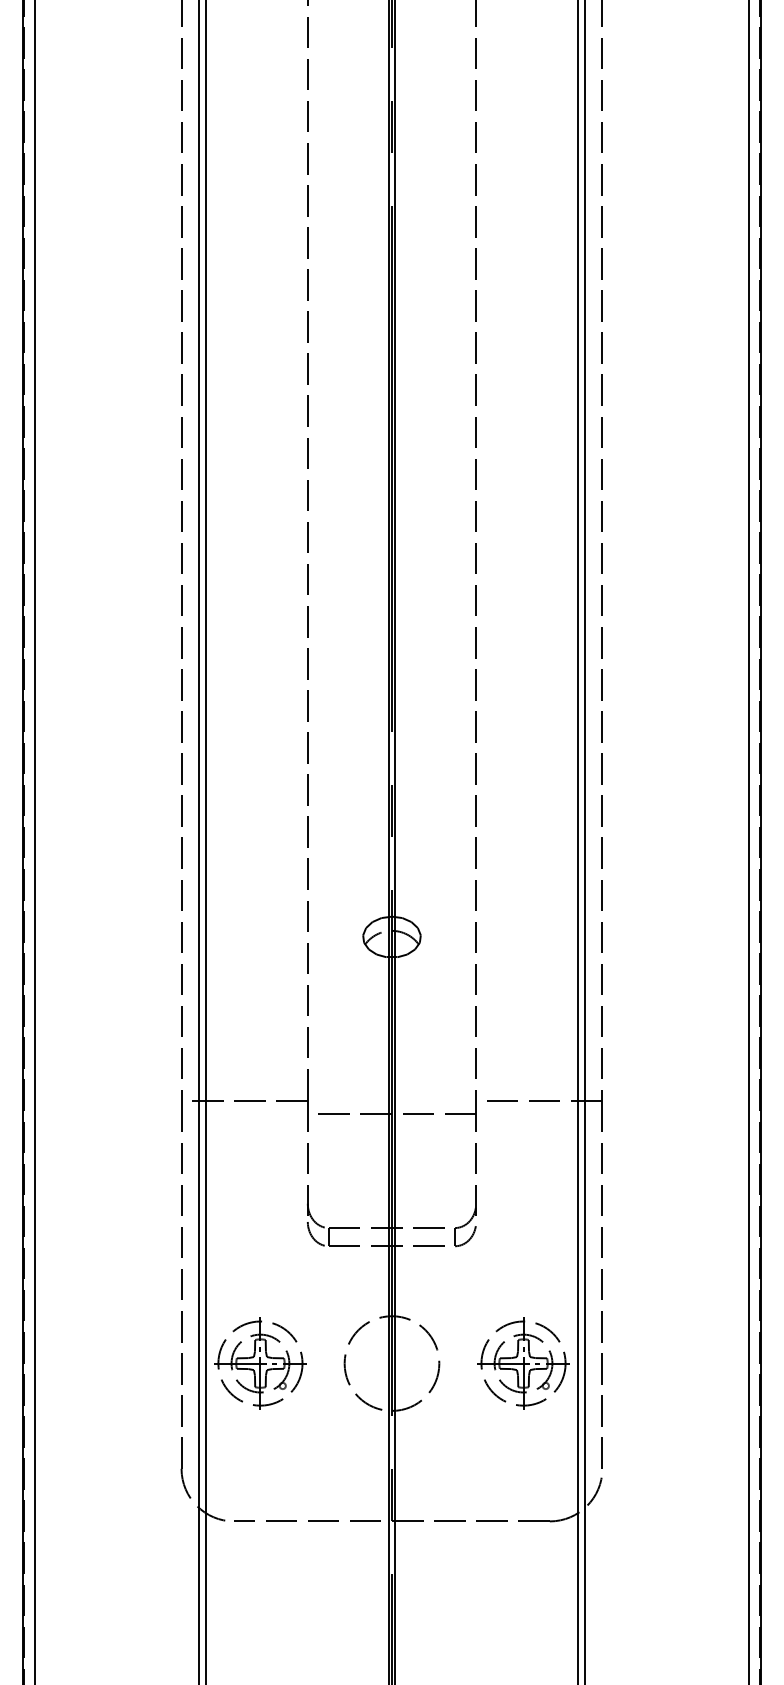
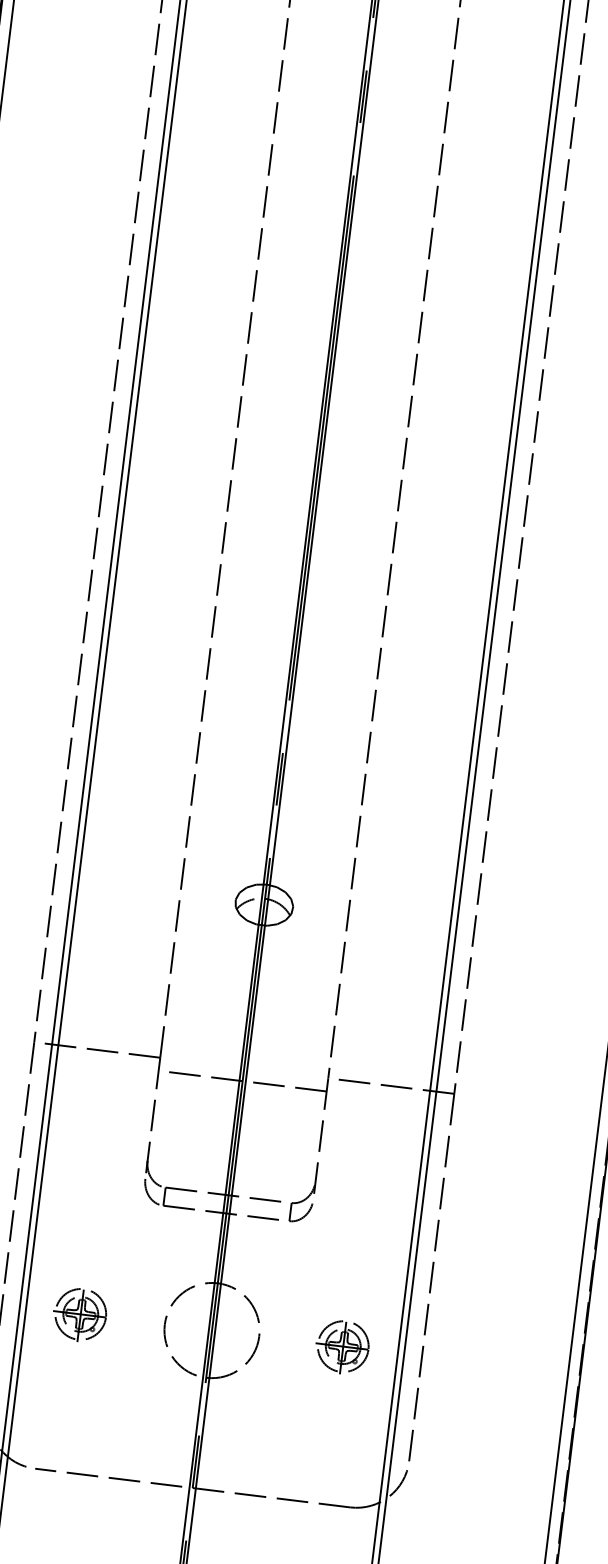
part: (260, 1363) -> (80, 1314), size x0.6
part: (523, 1363) -> (343, 1346), size x0.6

